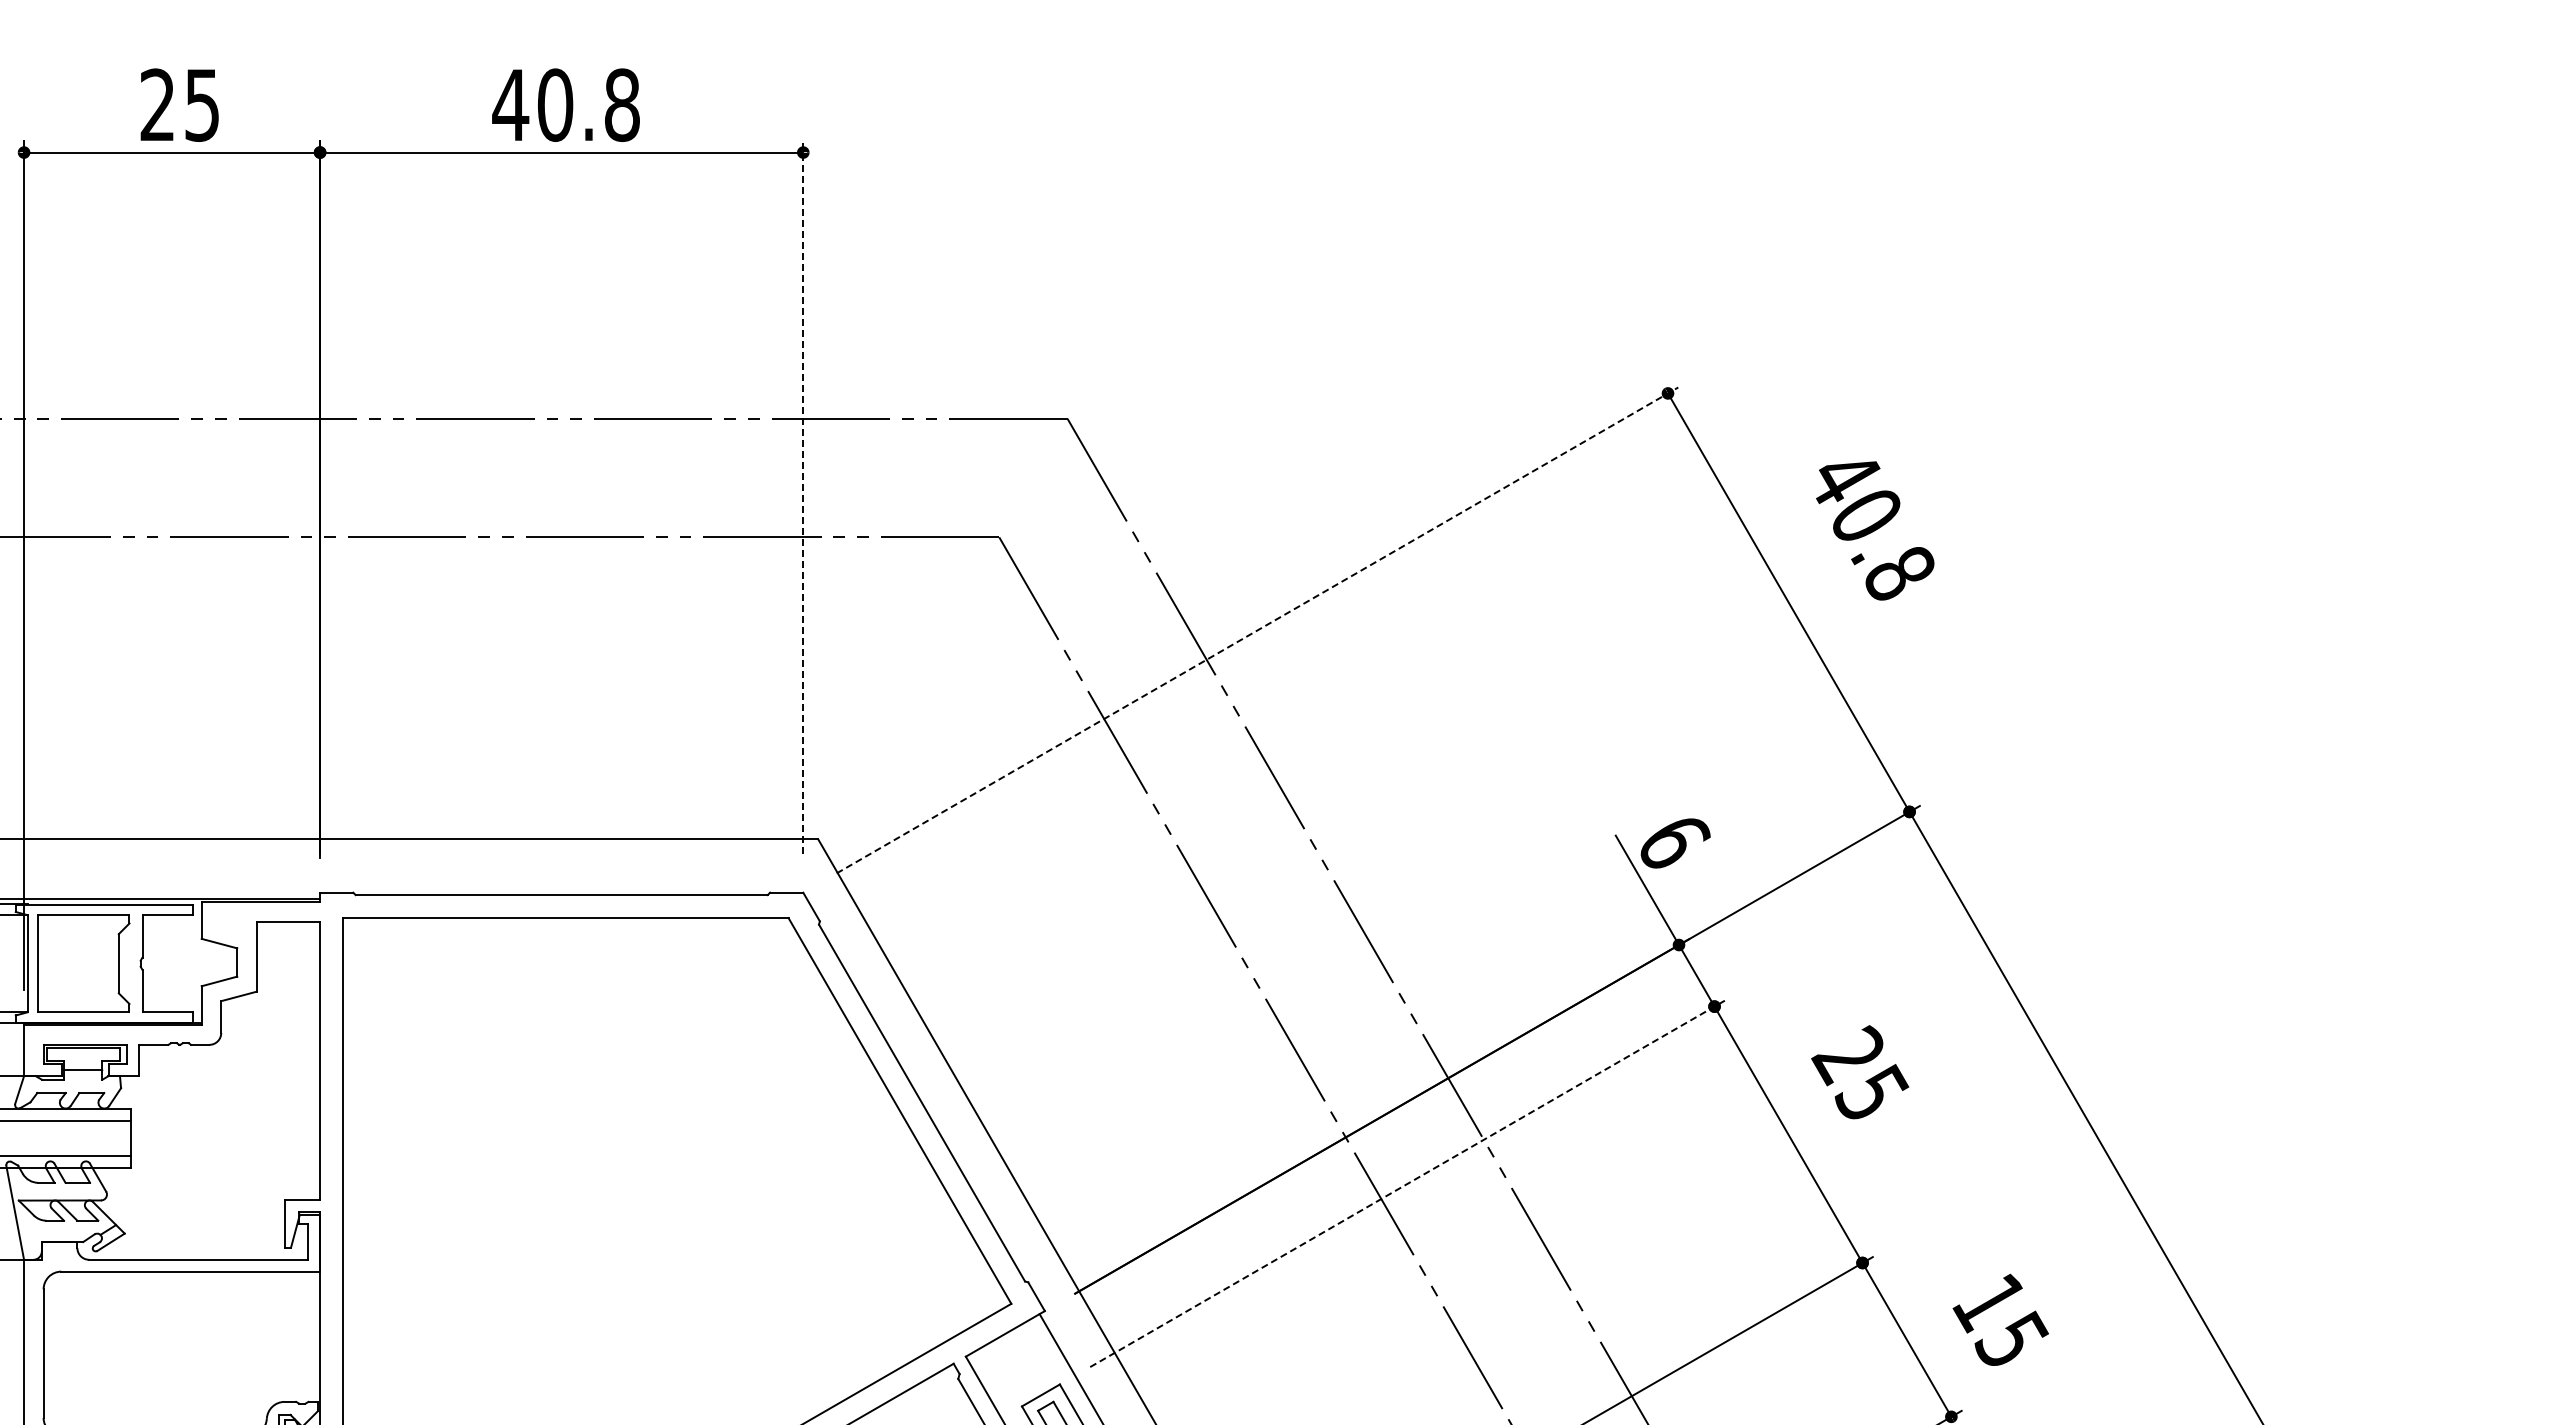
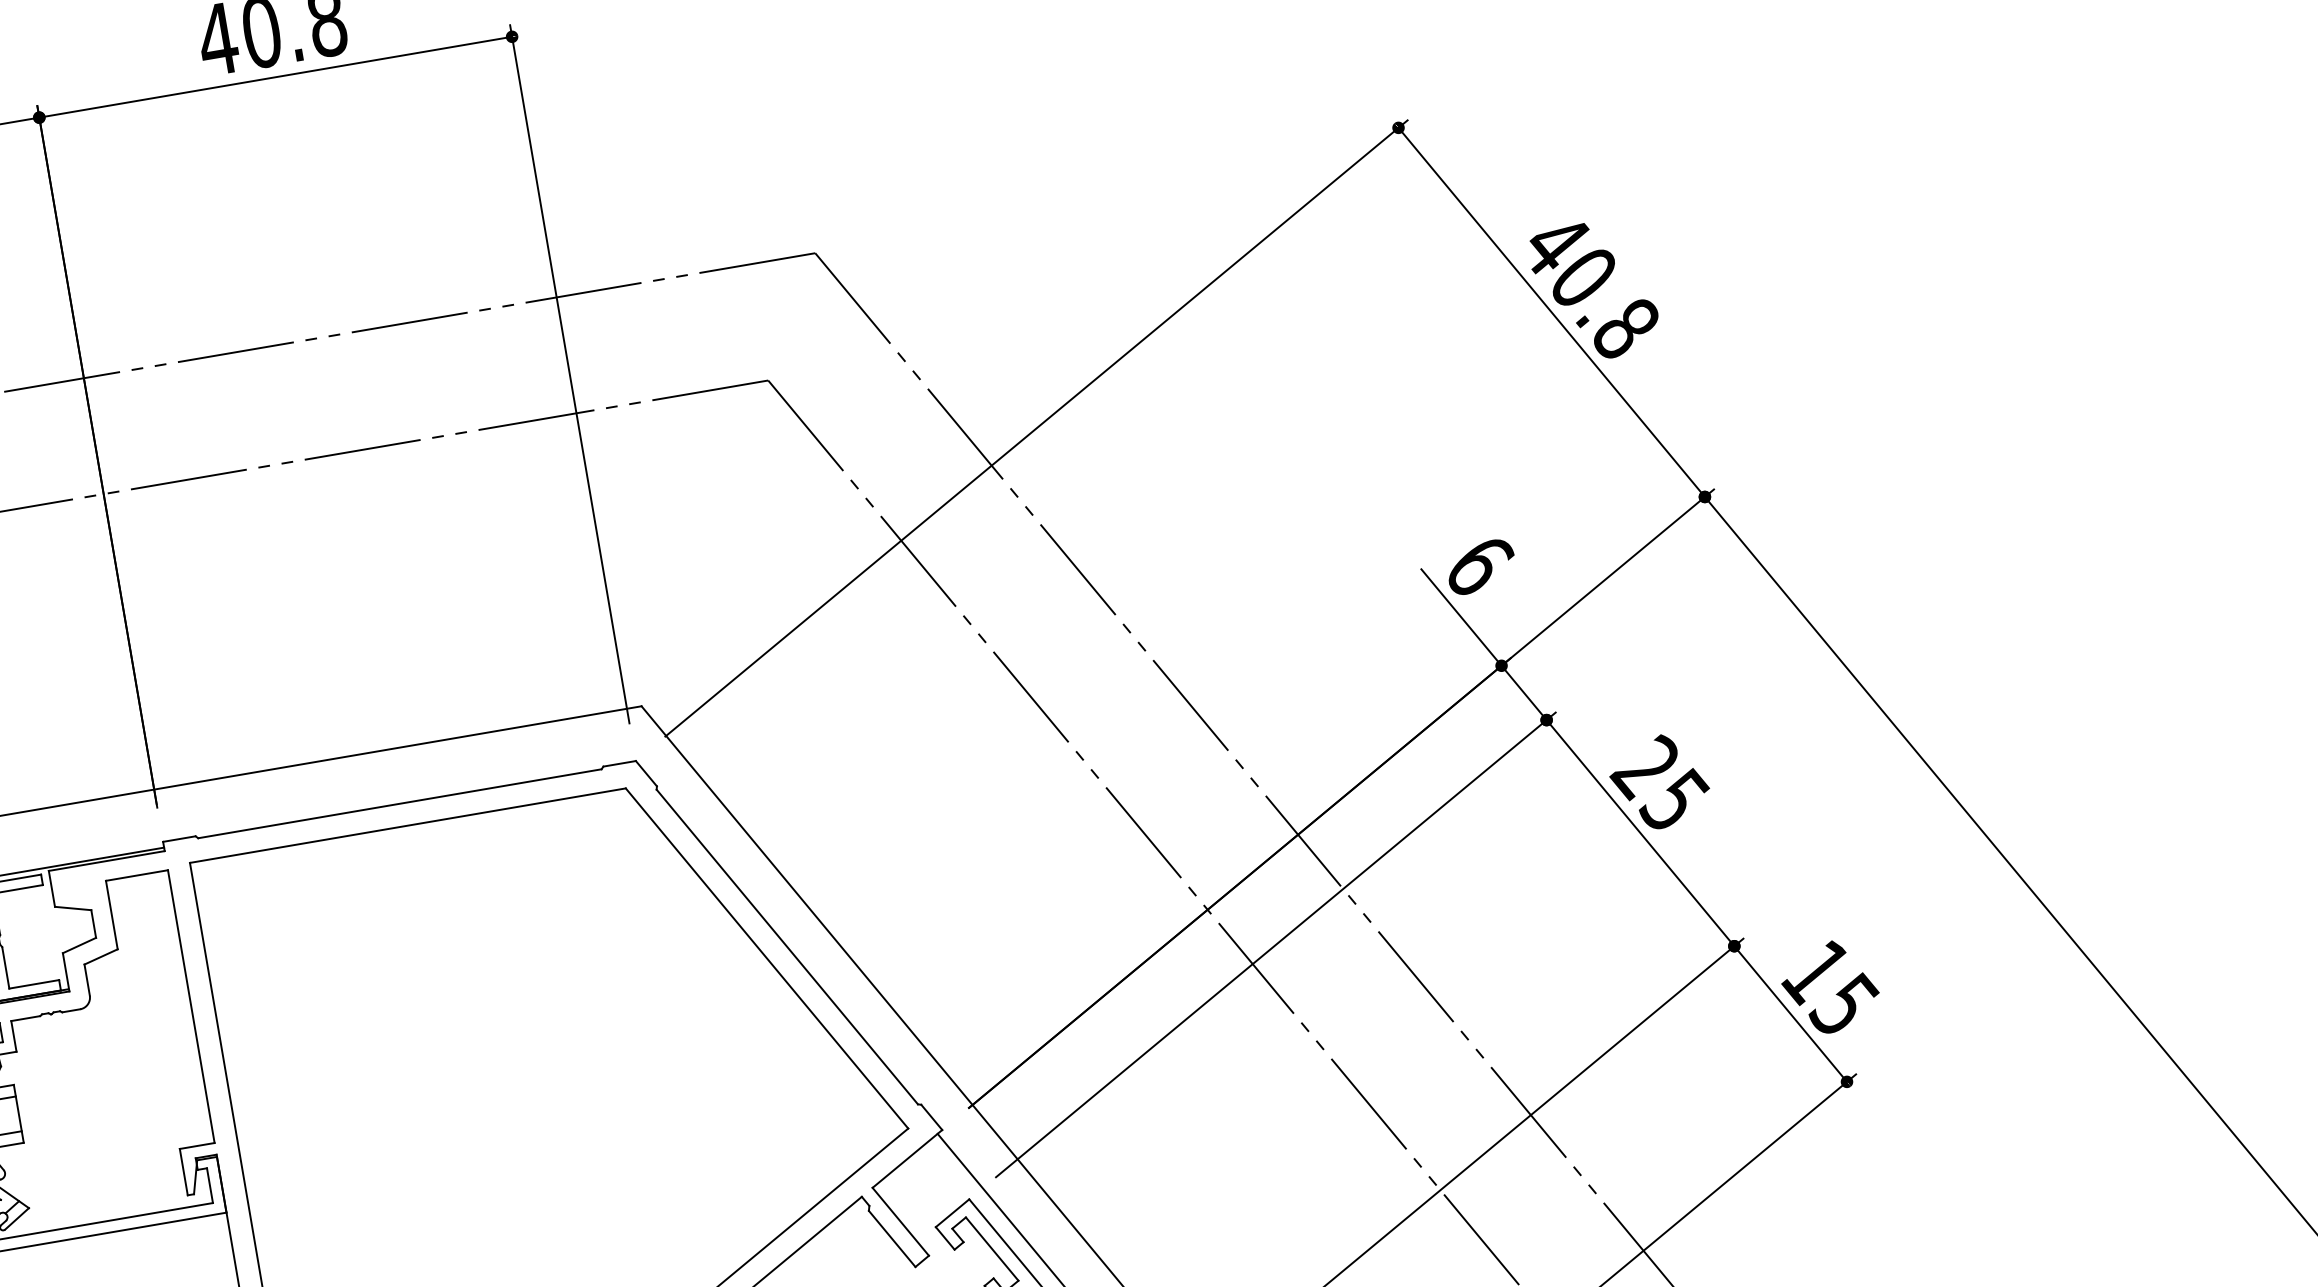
line: (803, 497) -> (570, 374), dashed -> solid
text: (1875, 530) -> (1595, 290), moved
line: (1257, 630) -> (1036, 428), dashed -> solid
text: (1860, 1072) -> (1659, 782), moved
line: (1407, 1183) -> (1275, 944), dashed -> solid
text: (2000, 1319) -> (1829, 986), moved

